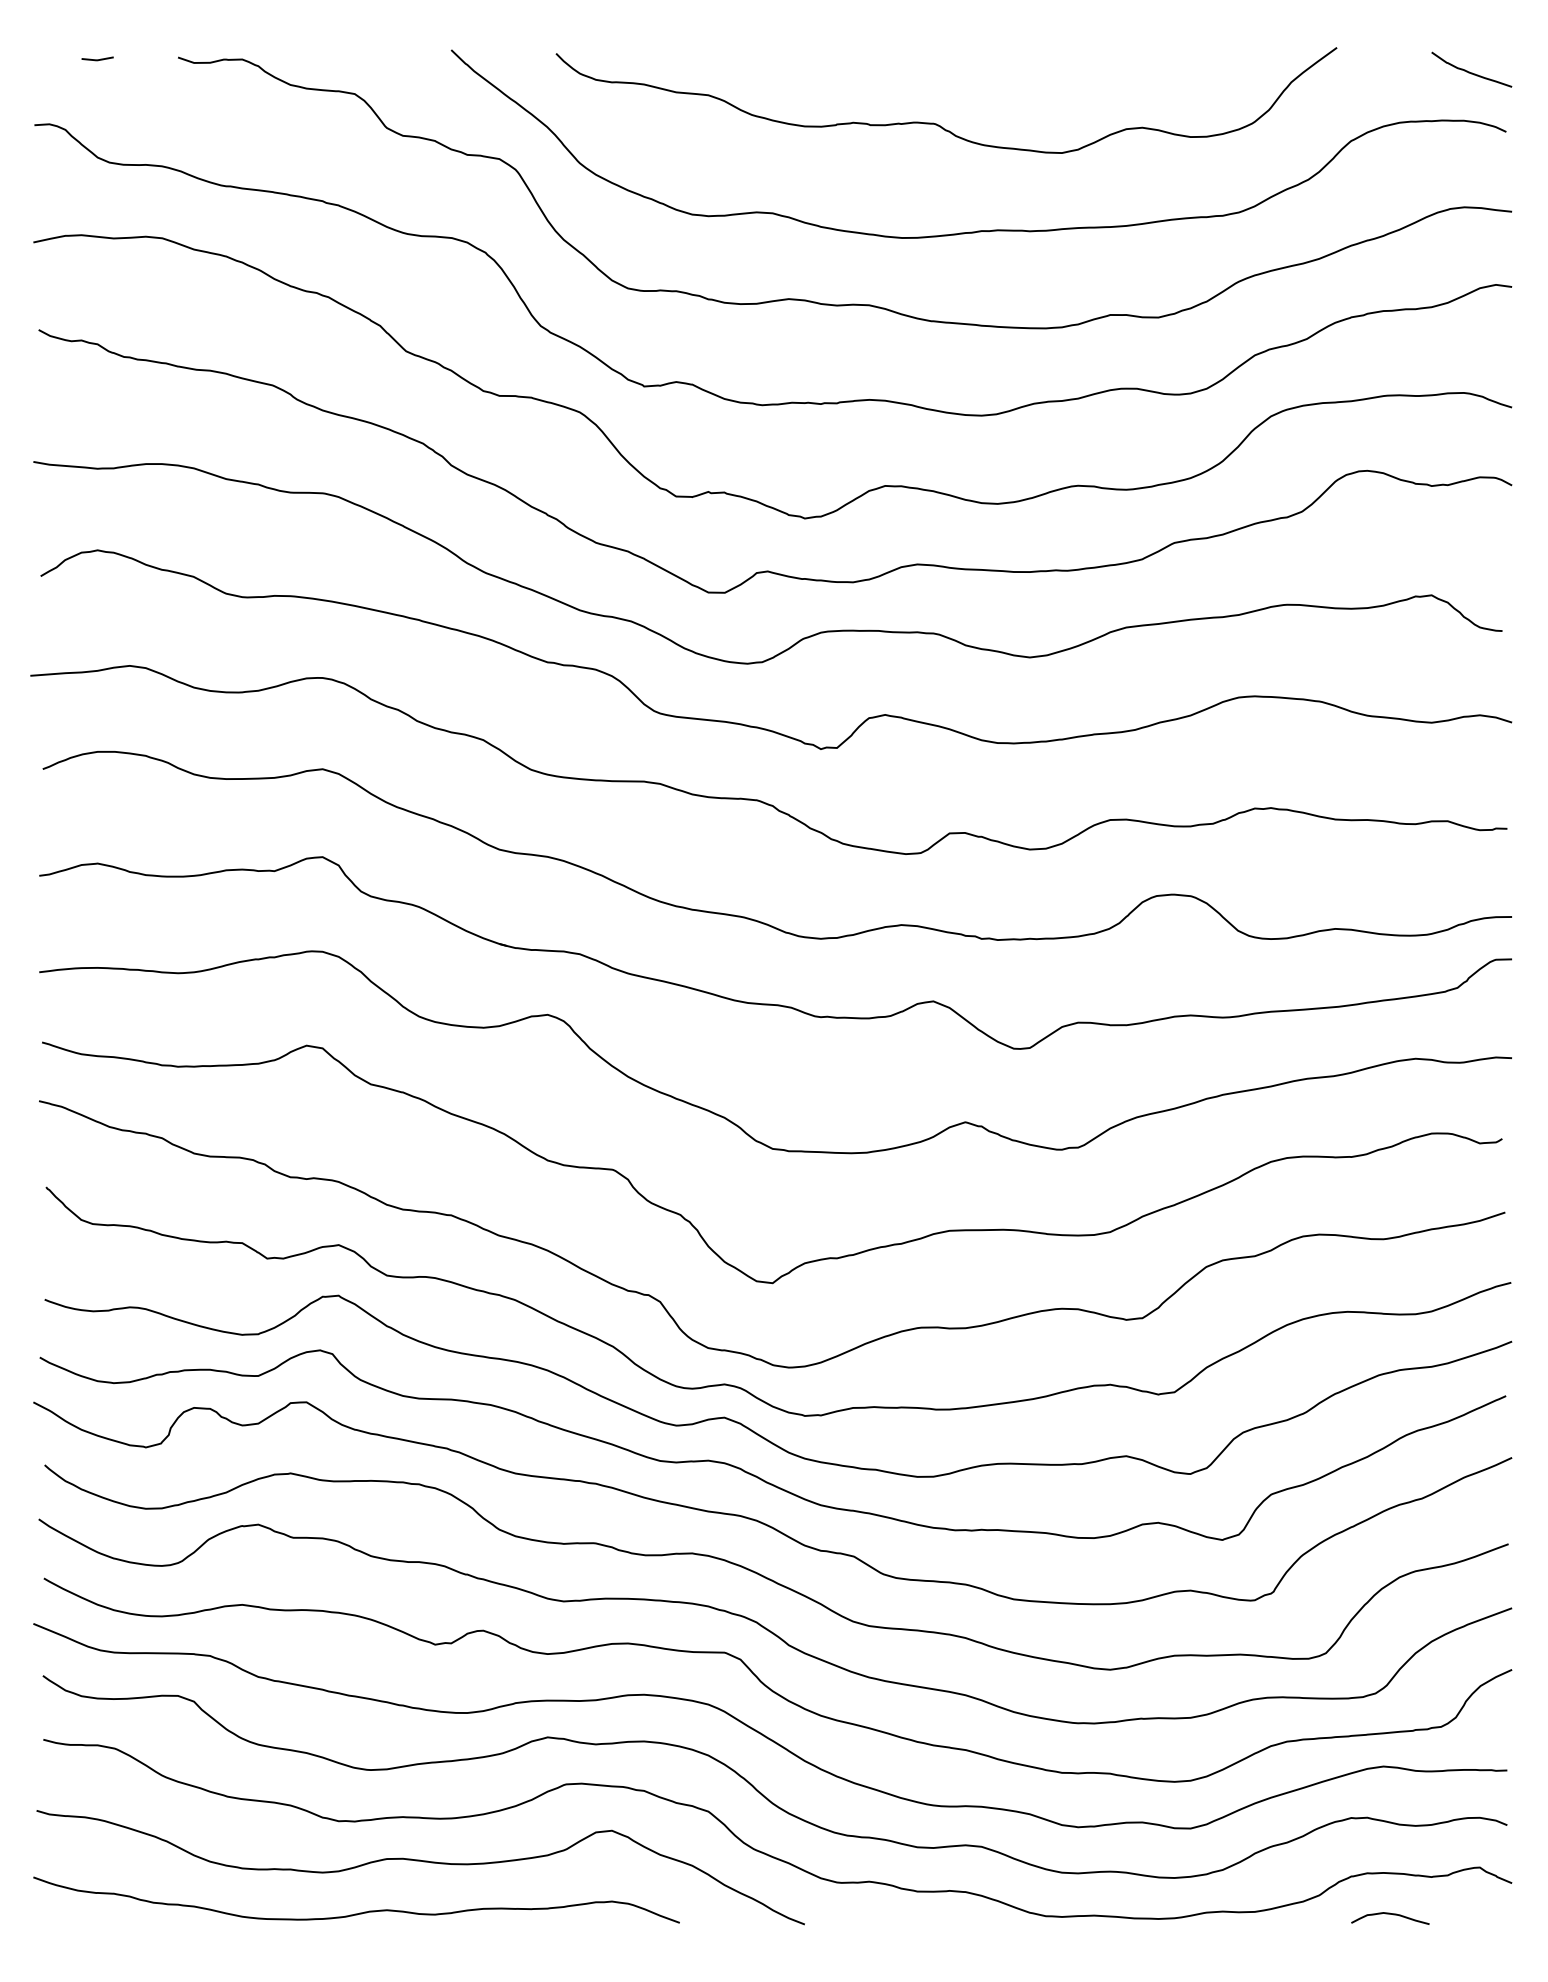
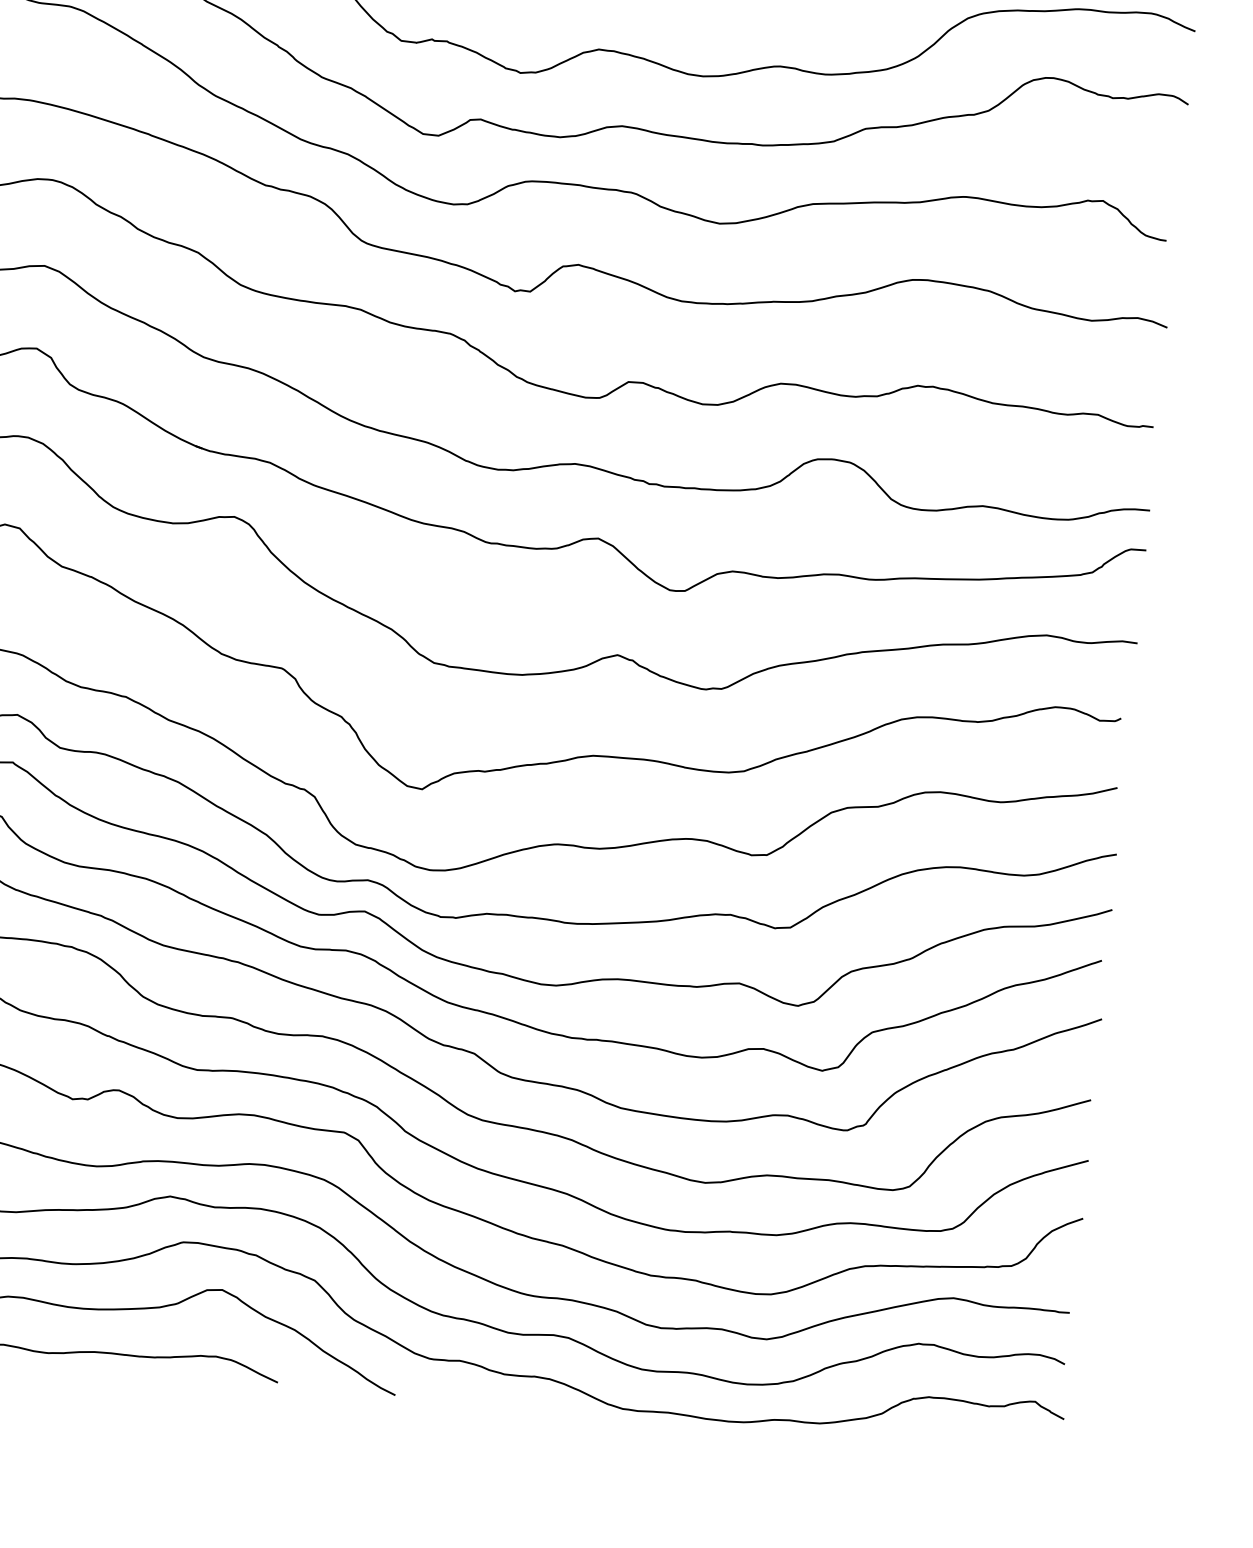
curve: (1390, 1914) -> (947, 1437), removed

